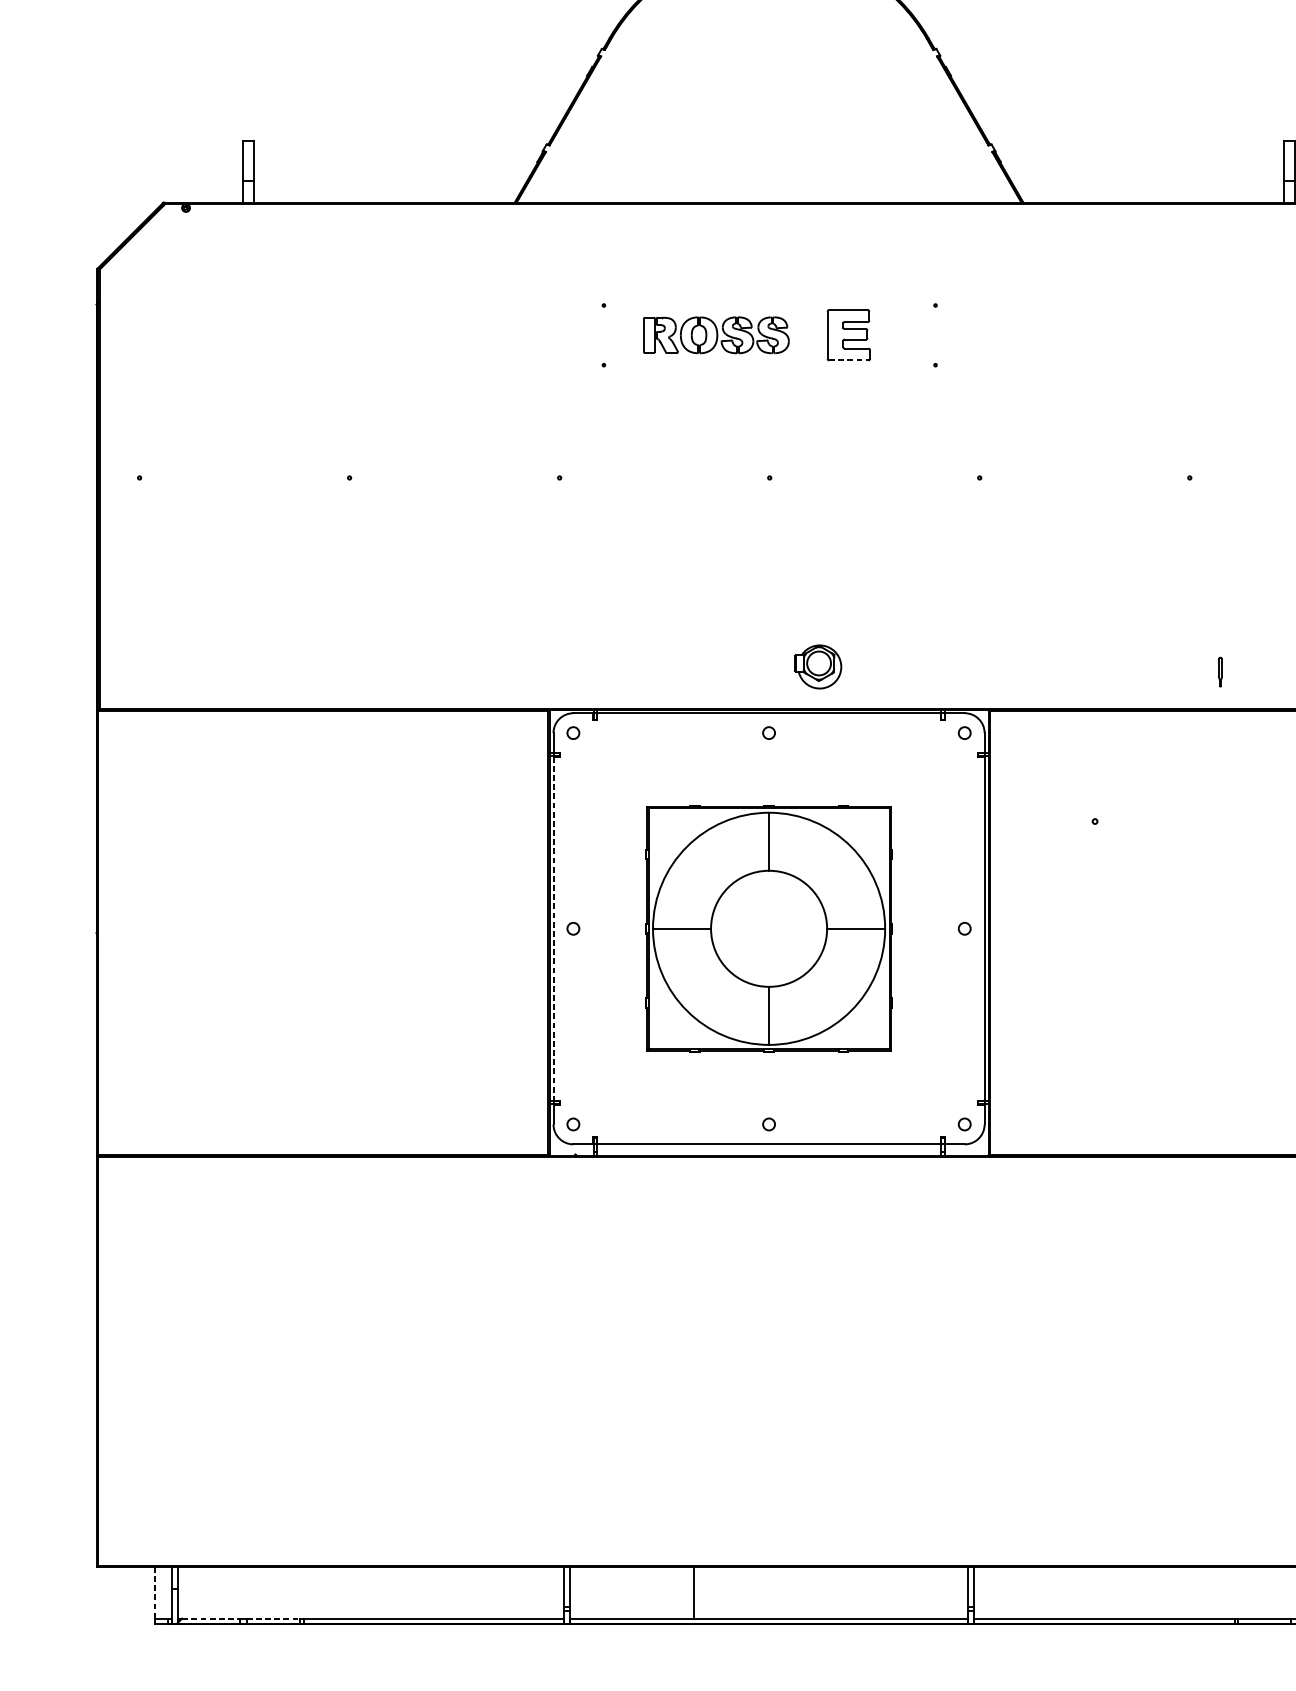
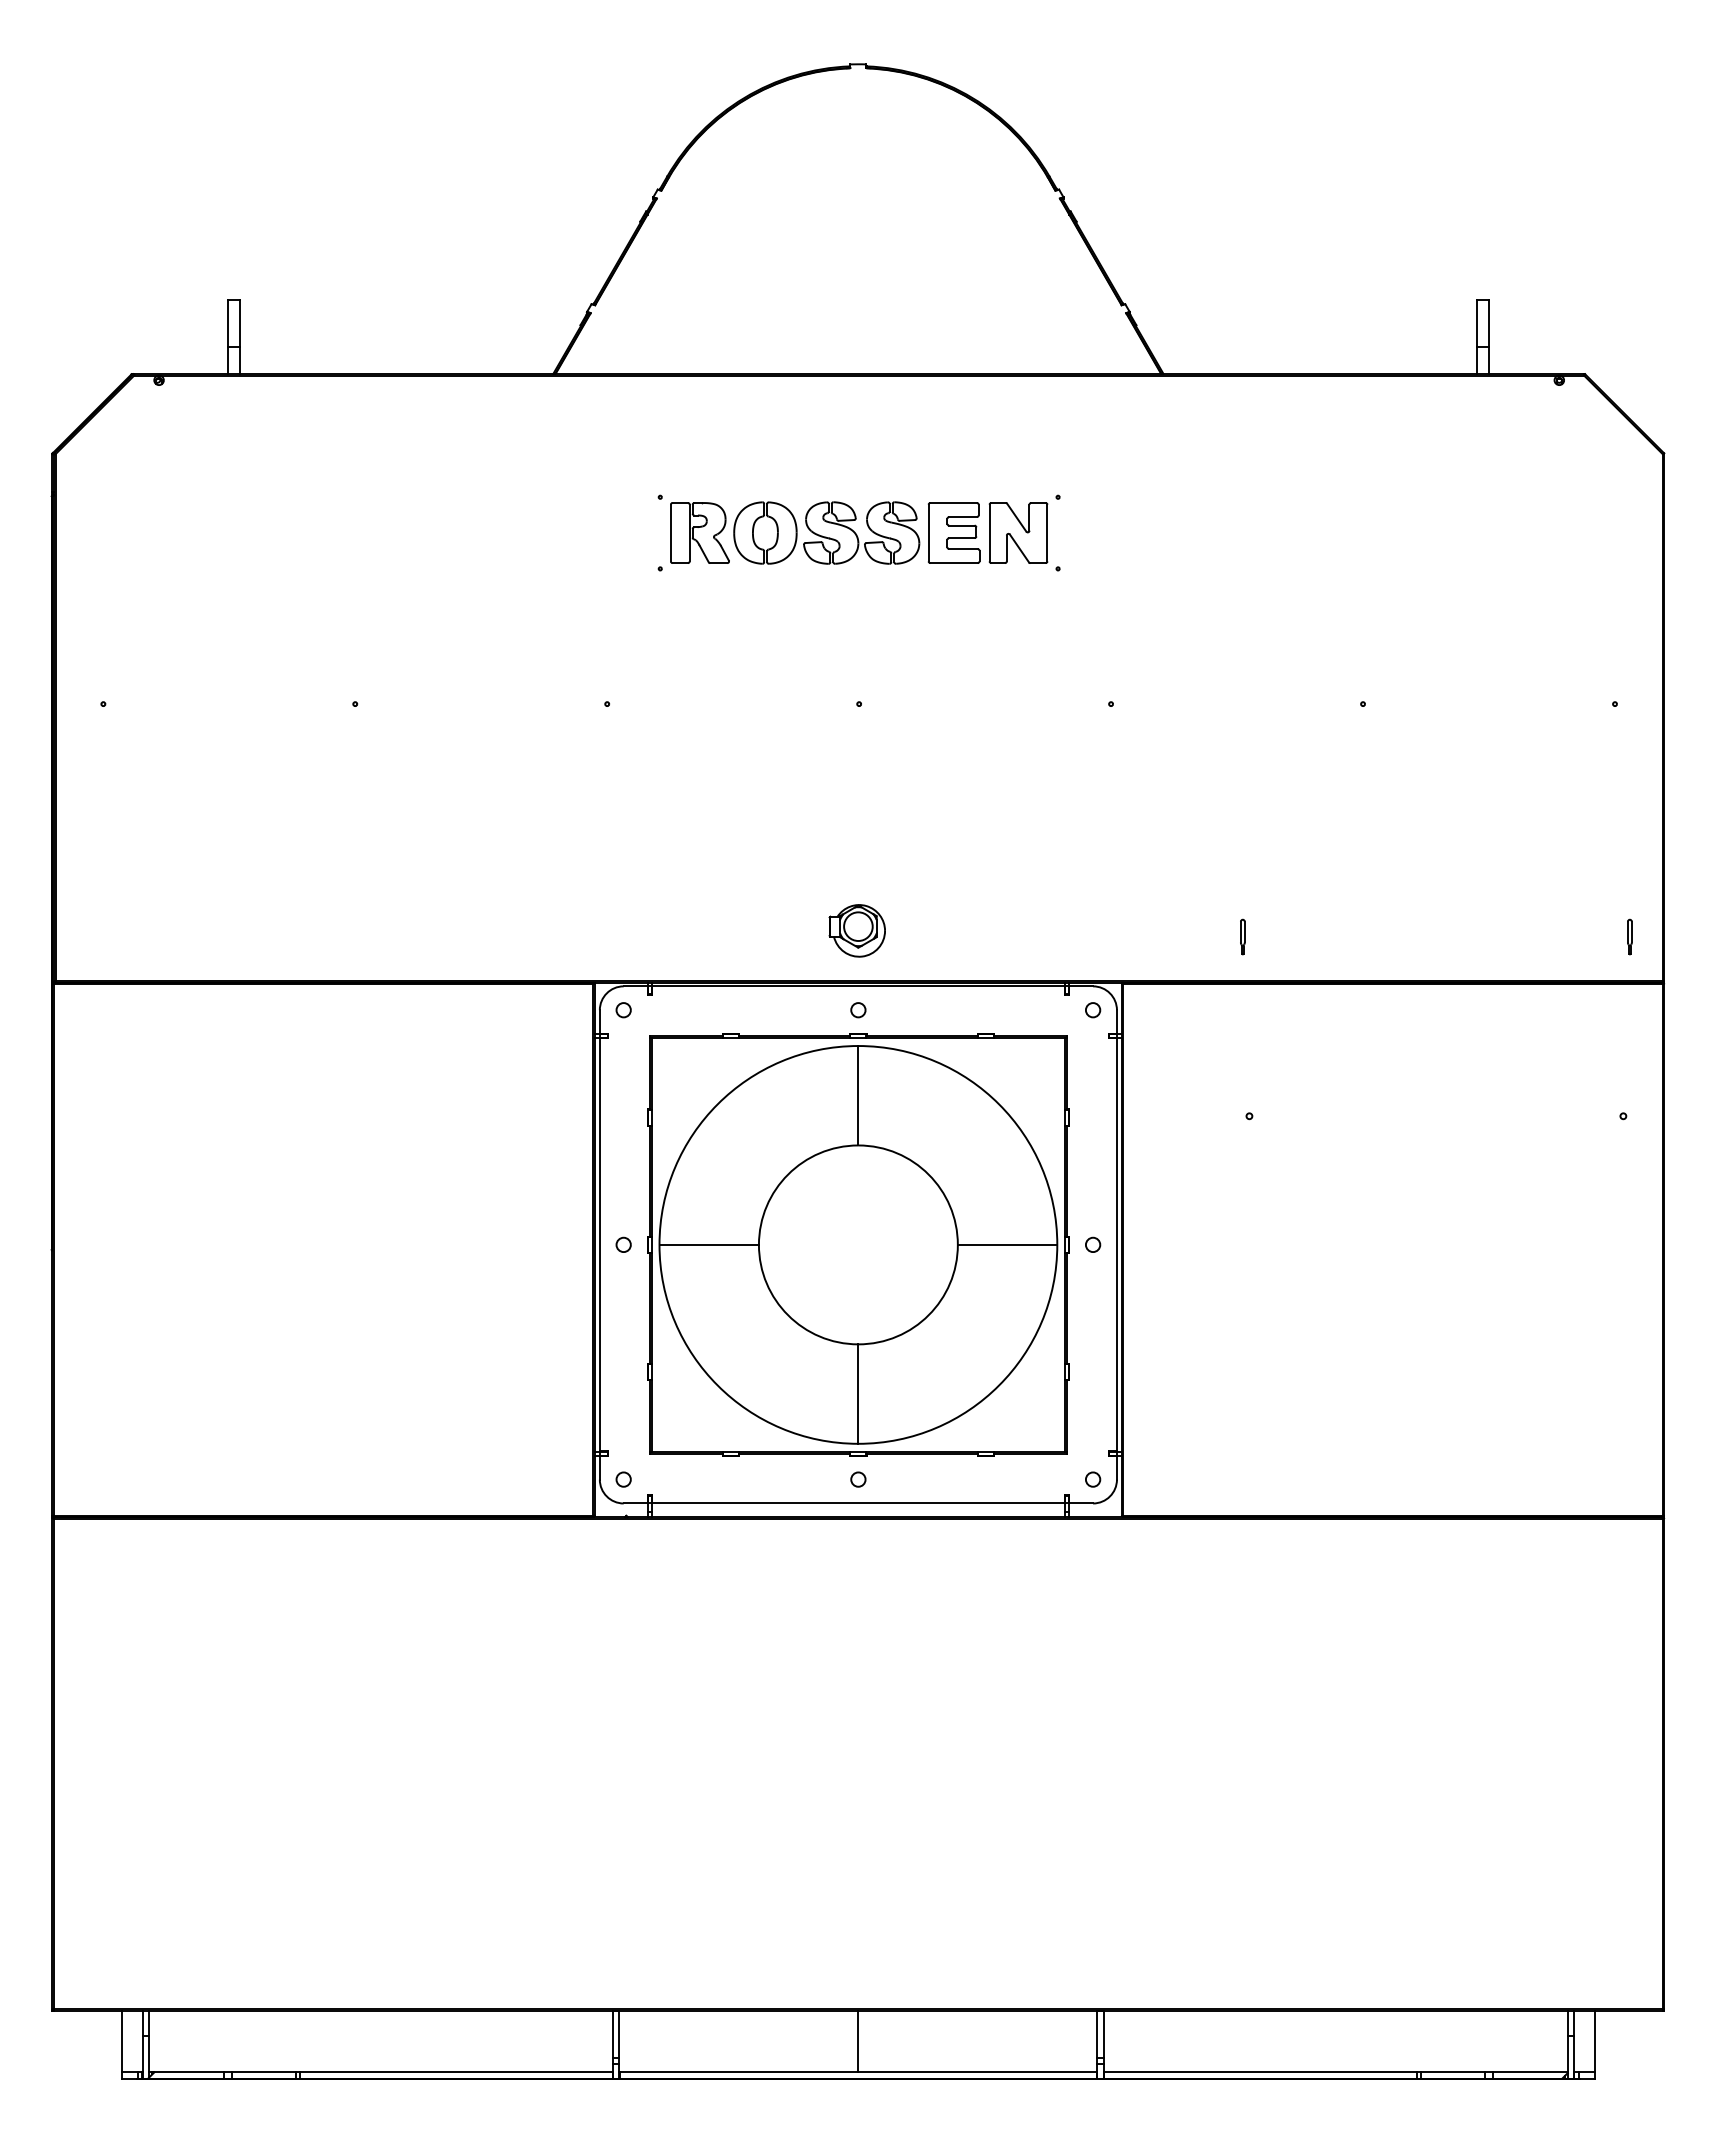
part: (716, 334) -> (795, 532), size x1.43
part: (902, 334) -> (1018, 532), added
line: (849, 360) -> (954, 563), dashed -> solid
part: (817, 666) -> (856, 930), moved
part: (1220, 671) -> (1242, 936), moved
part: (769, 928) -> (858, 1244), size x1.43
line: (553, 929) -> (599, 1245), dashed -> solid
line: (154, 1592) -> (121, 2041), dashed -> solid
line: (694, 1592) -> (858, 2041), moved
line: (211, 1618) -> (189, 2072), dashed -> solid
line: (273, 1618) -> (263, 2072), dashed -> solid

